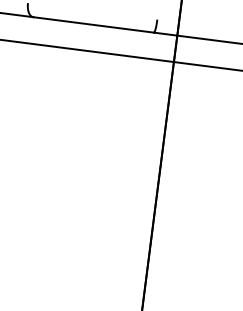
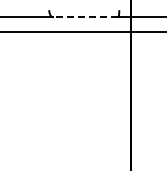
line: (93, 25) -> (85, 17), solid -> dashed

